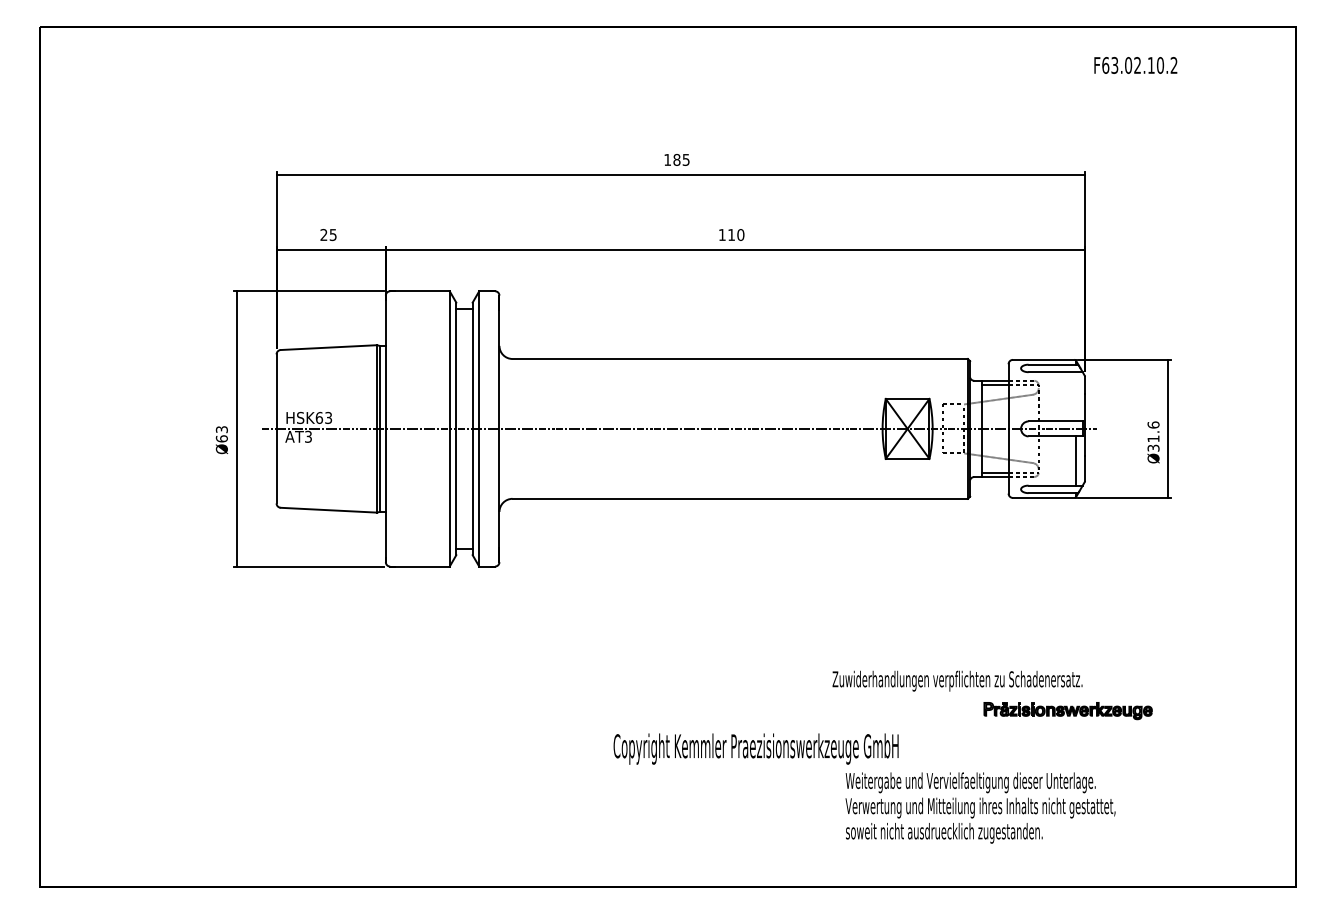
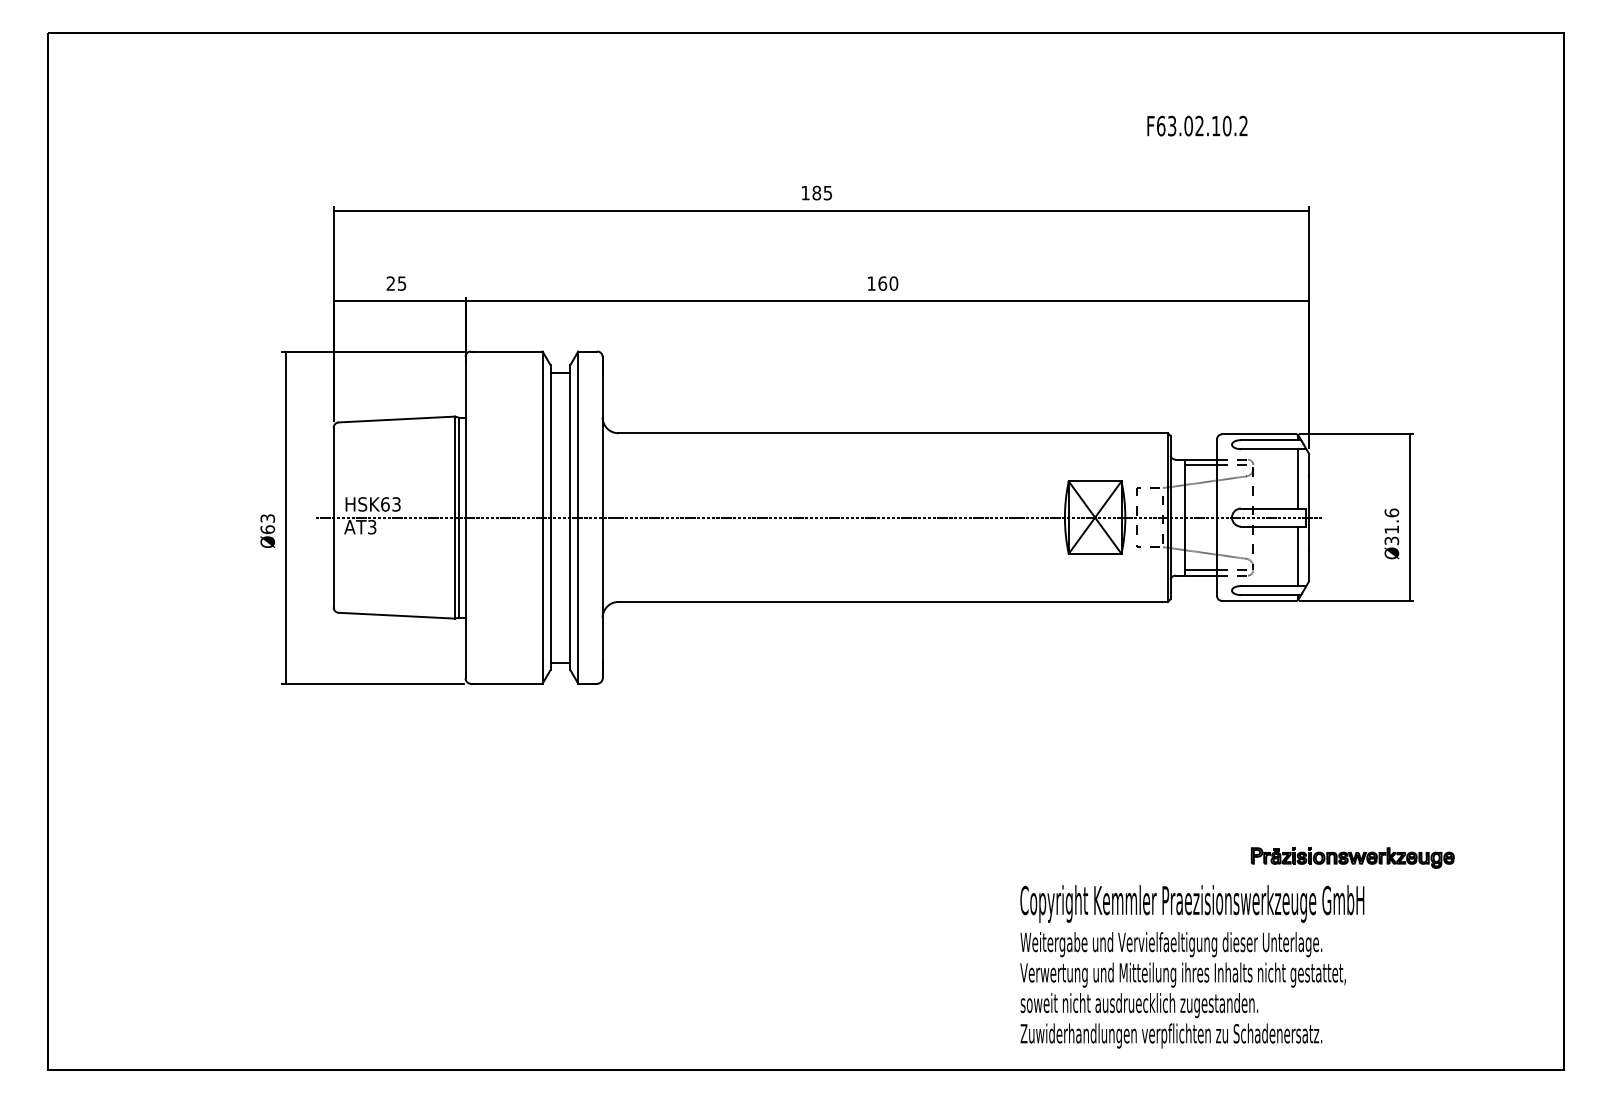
text: (1135, 64) -> (1197, 125), moved
text: (731, 234) -> (882, 283), 110 -> 160
line: (1075, 396) -> (1297, 478), added
text: (957, 680) -> (1171, 1035), moved
part: (1067, 710) -> (1352, 857), moved
text: (756, 748) -> (1192, 903), moved

